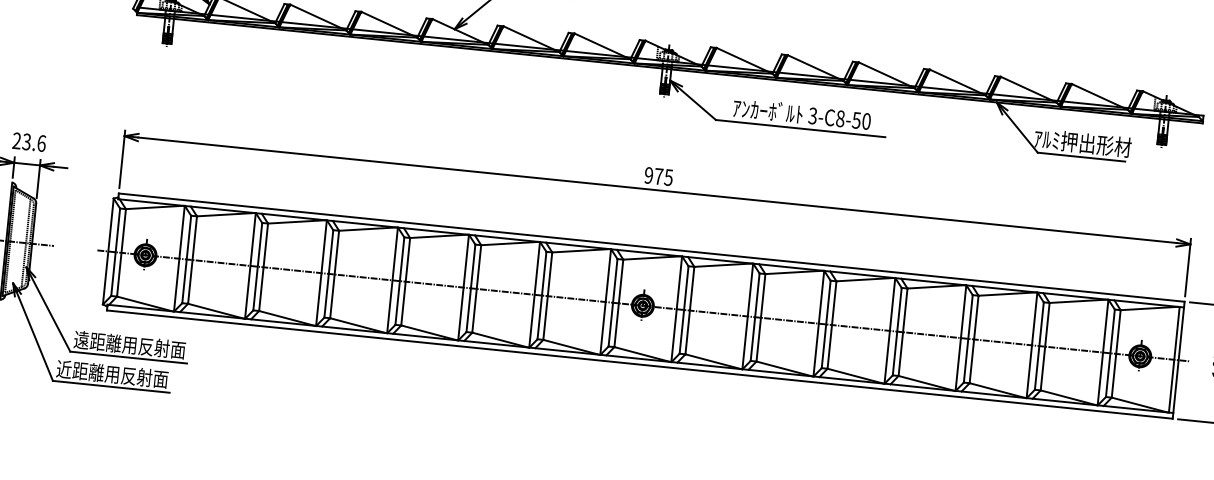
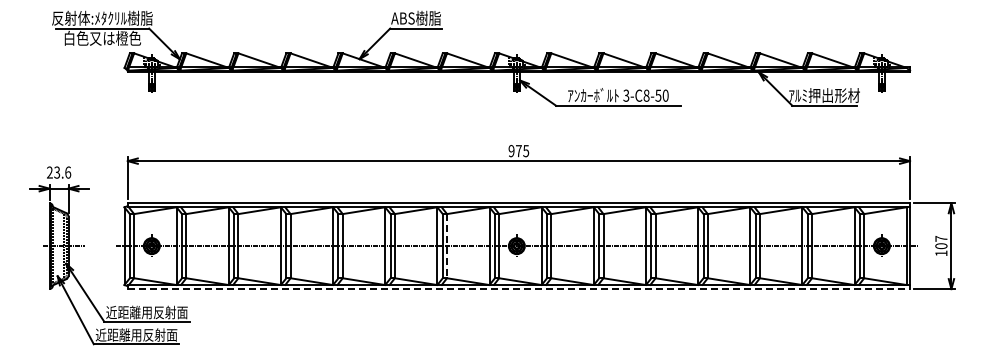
line: (548, 296) -> (447, 246), solid -> dashed
text: (81, 338) -> (111, 311), 遠距離用反射面 -> 近距離用反射面
line: (640, 365) -> (519, 289), solid -> dashed

